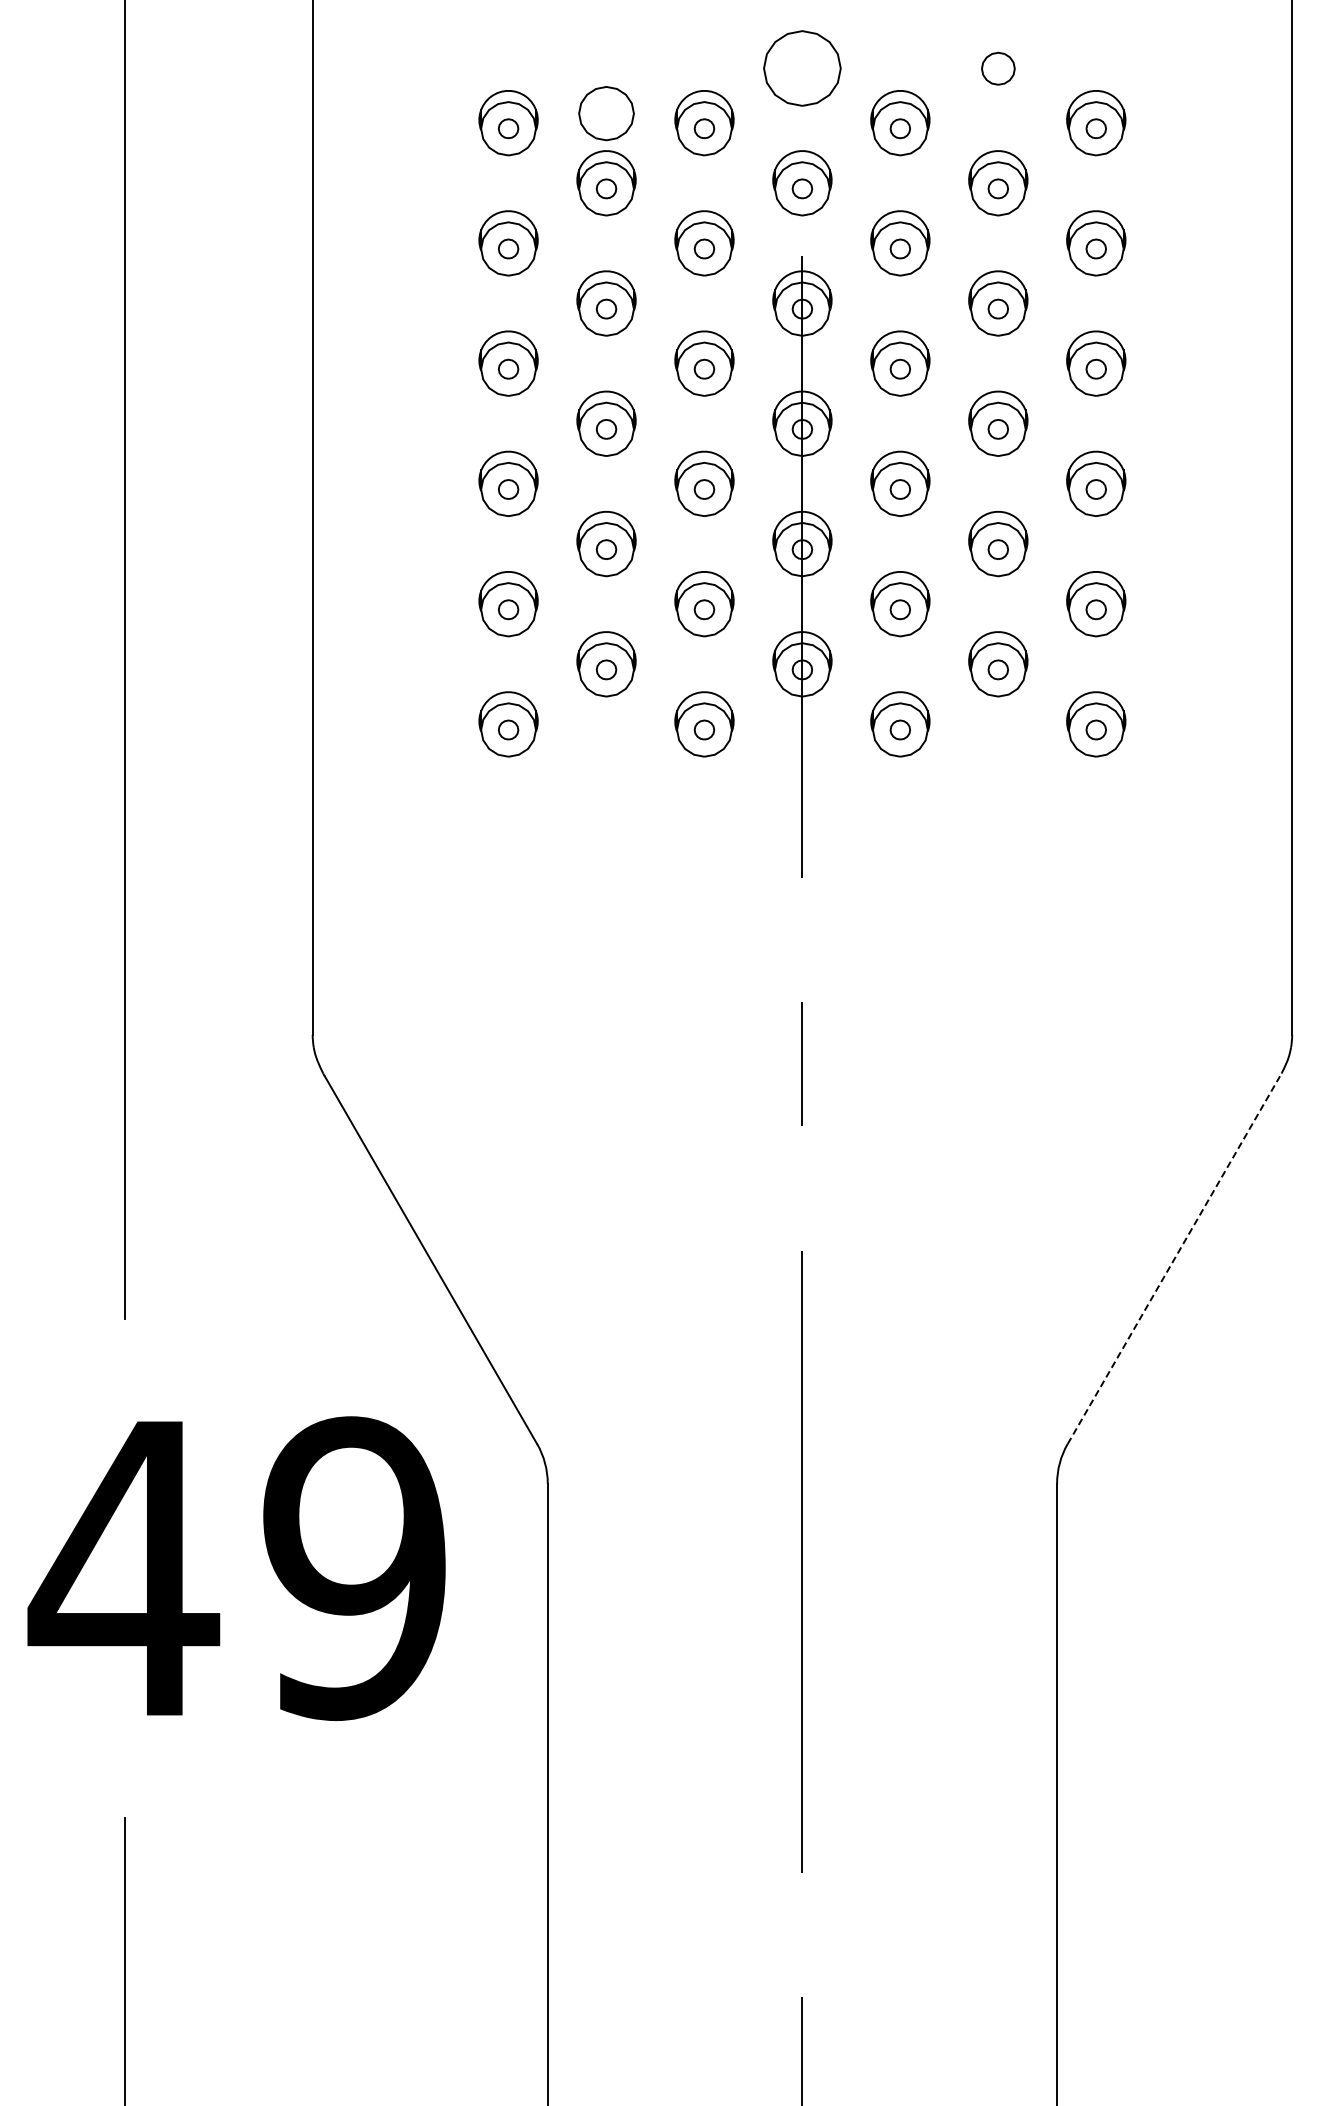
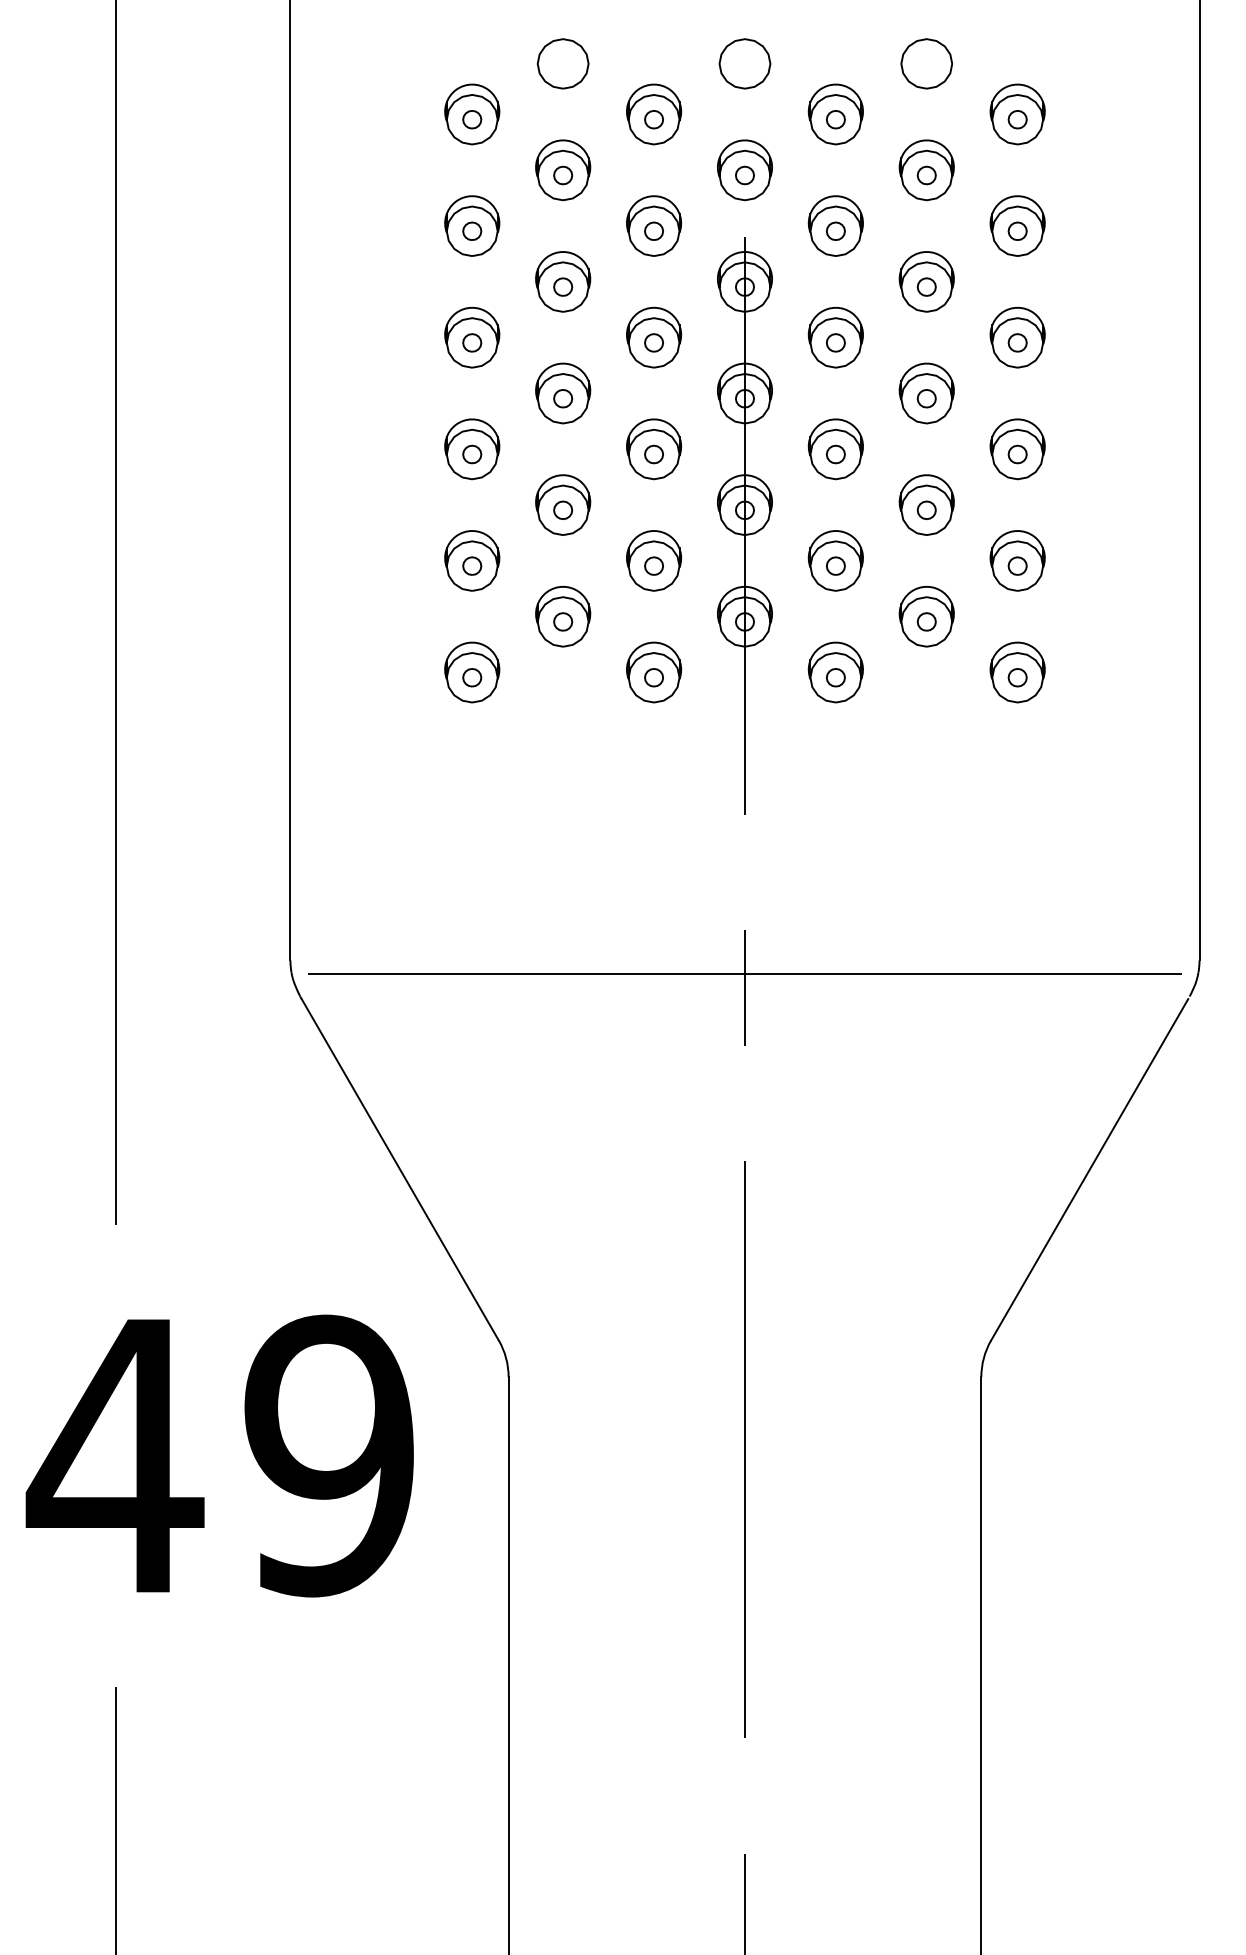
part: (802, 68) -> (745, 63), size x0.71
part: (998, 68) -> (926, 63), size x1.67
part: (606, 113) -> (563, 63), moved
line: (802, 1048) -> (745, 973), added
line: (1174, 1259) -> (1090, 1169), dashed -> solid

